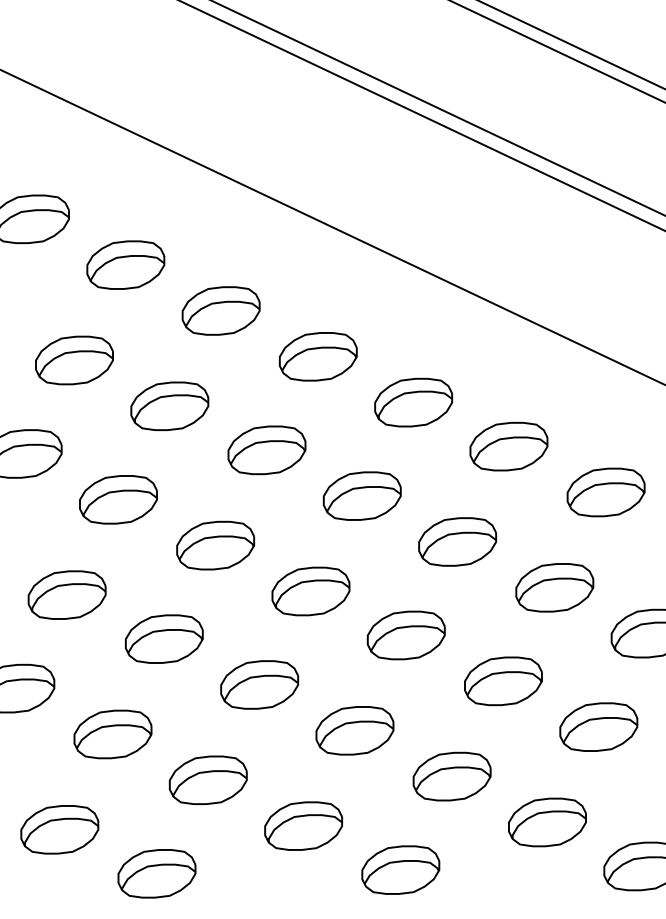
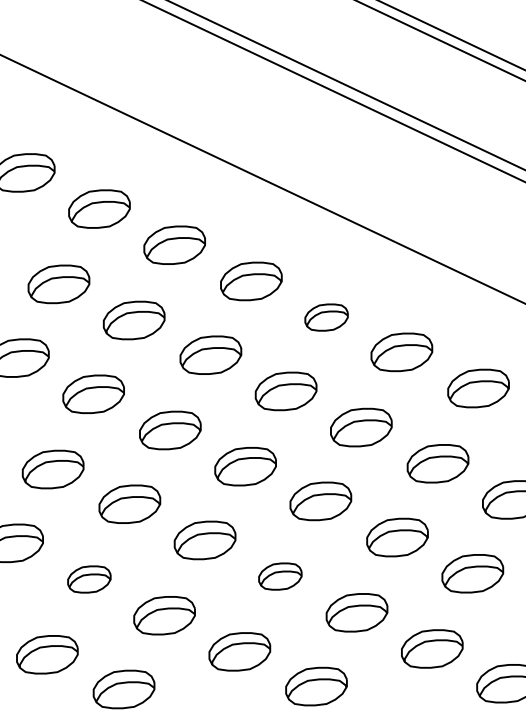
part: (413, 402) -> (326, 317), size x0.7
part: (355, 730) -> (280, 576), size x0.7
part: (113, 734) -> (89, 579), size x0.7

